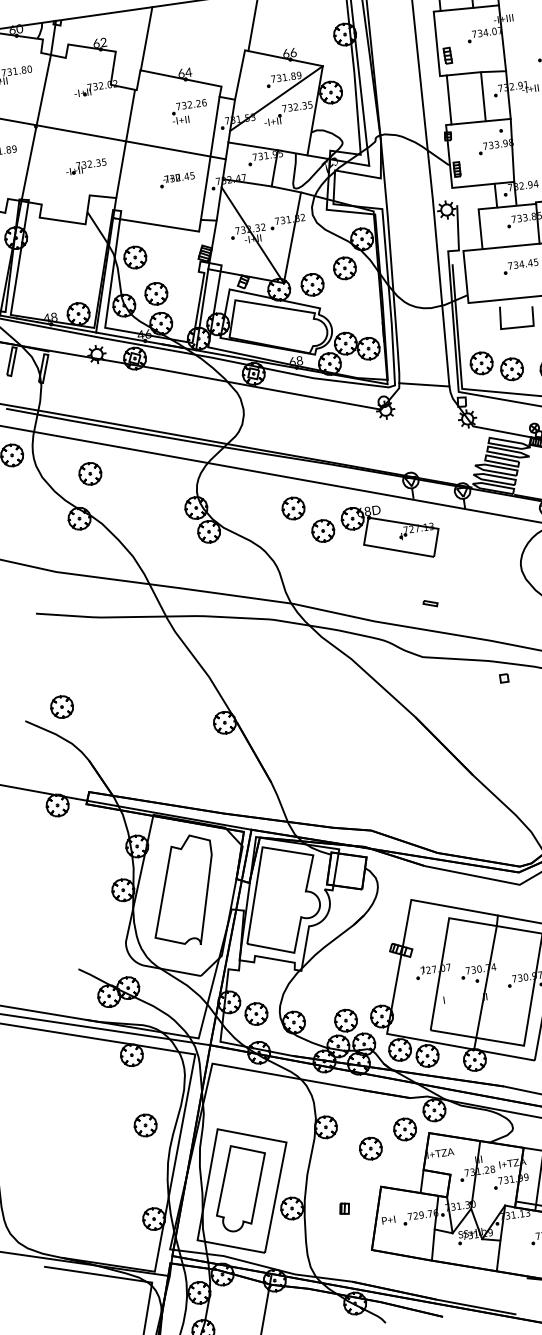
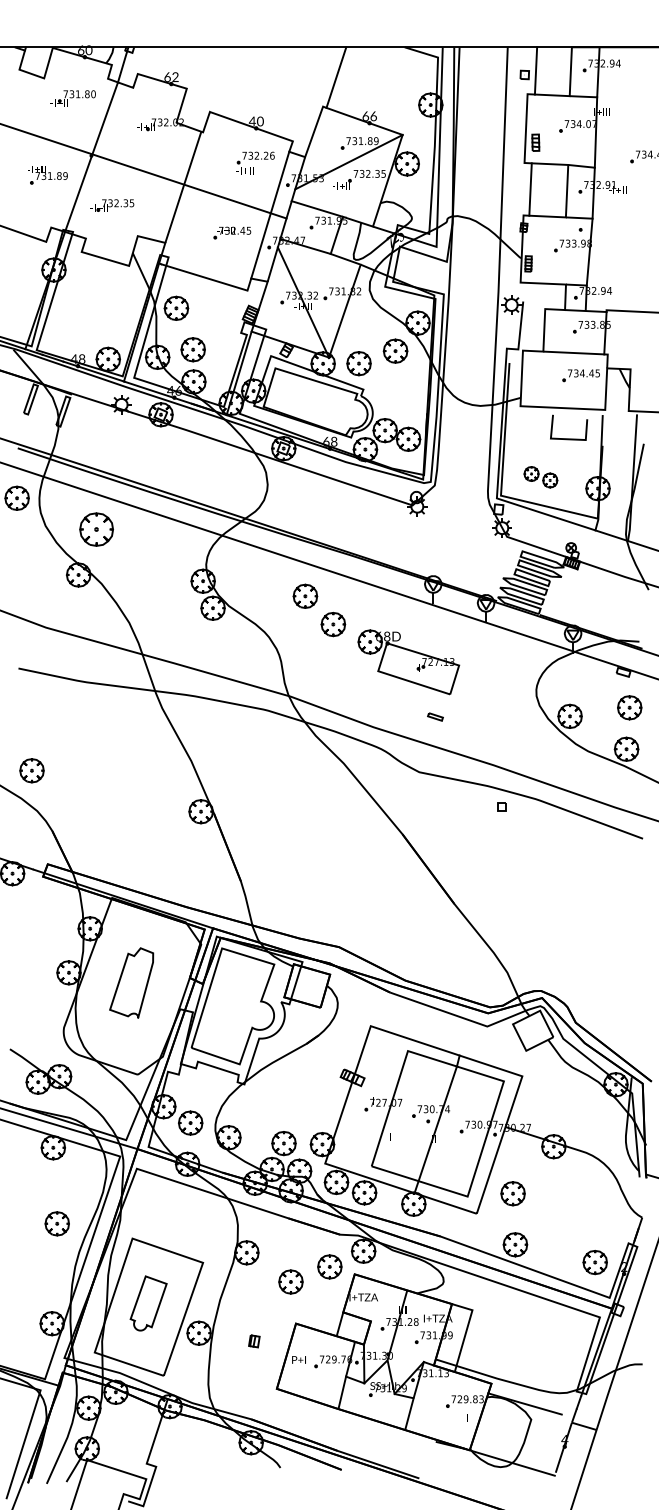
line: (145, 38) -> (220, 79), removed
text: (184, 73) -> (255, 121), 64 -> 40
part: (86, 166) -> (112, 205), moved
part: (496, 366) -> (540, 477), size x0.6
line: (424, 384) -> (461, 485), removed
part: (90, 473) -> (96, 528), size x1.4
part: (391, 532) -> (408, 662), moved
part: (182, 890) -> (131, 982), size x0.6
part: (241, 1187) -> (148, 1303), size x0.6

